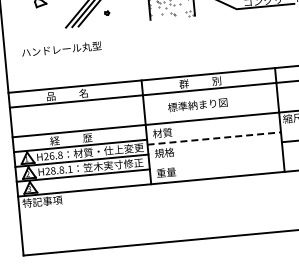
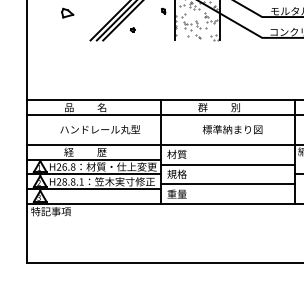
text: (61, 49) -> (100, 129), moved
text: (197, 104) -> (232, 129), moved
line: (214, 138) -> (228, 164), dashed -> solid
line: (215, 158) -> (227, 184), added

